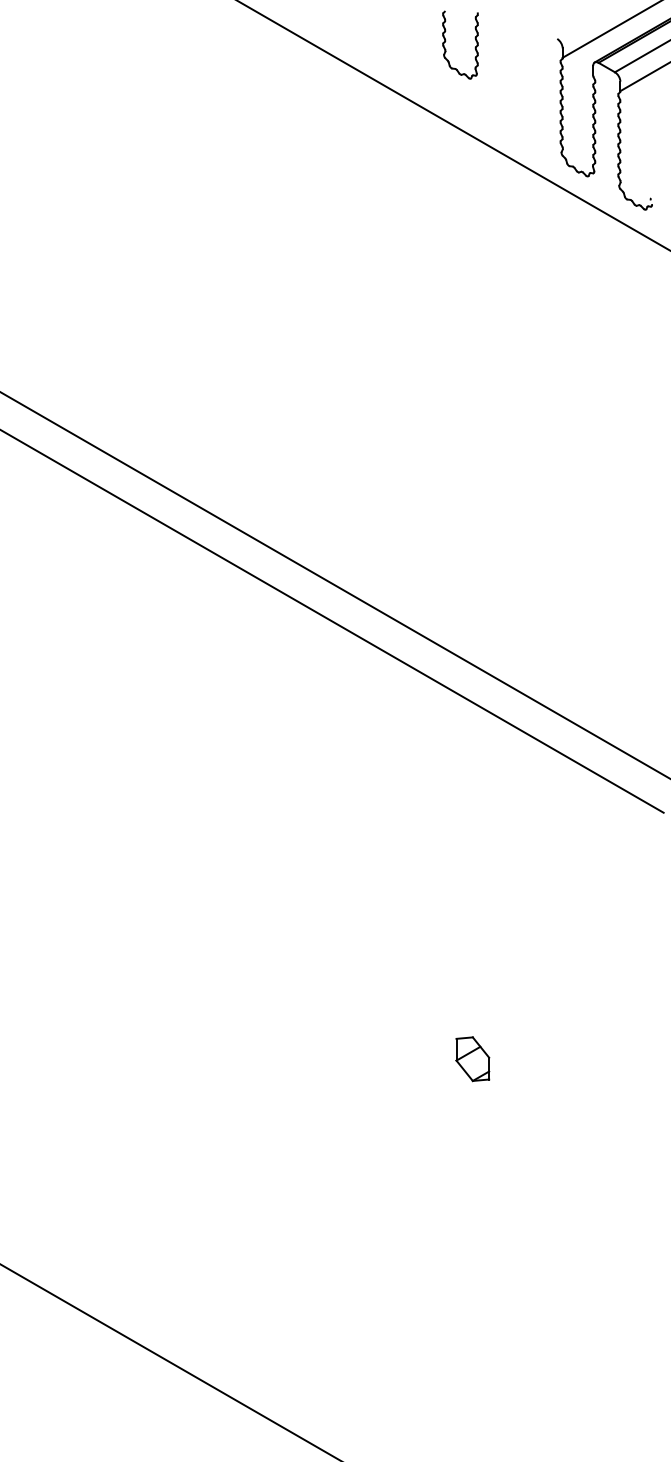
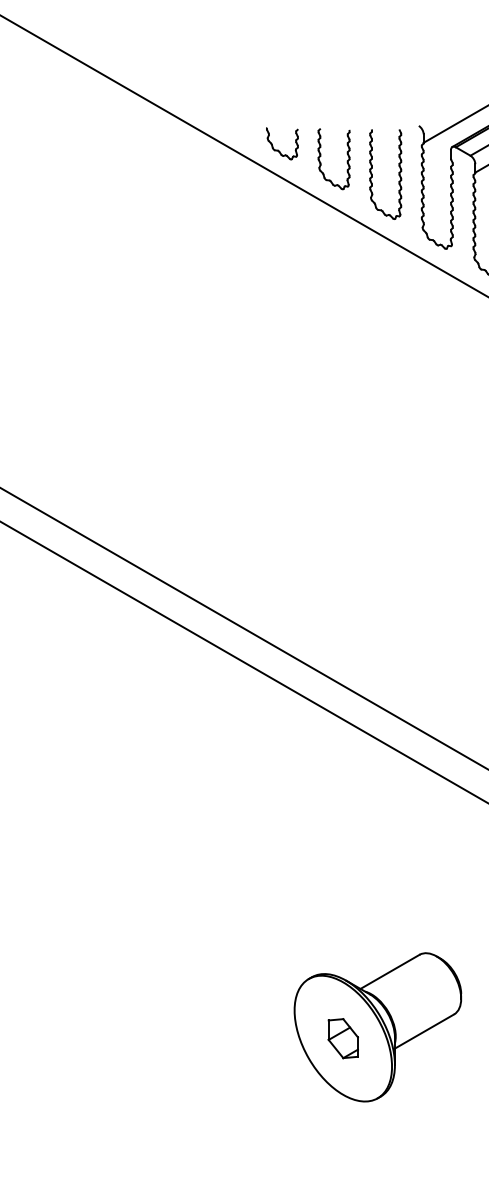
part: (446, 41) -> (321, 155), moved
part: (400, 65) -> (278, 149), added
part: (534, 92) -> (398, 173), added
part: (511, 1046) -> (377, 1027), added

